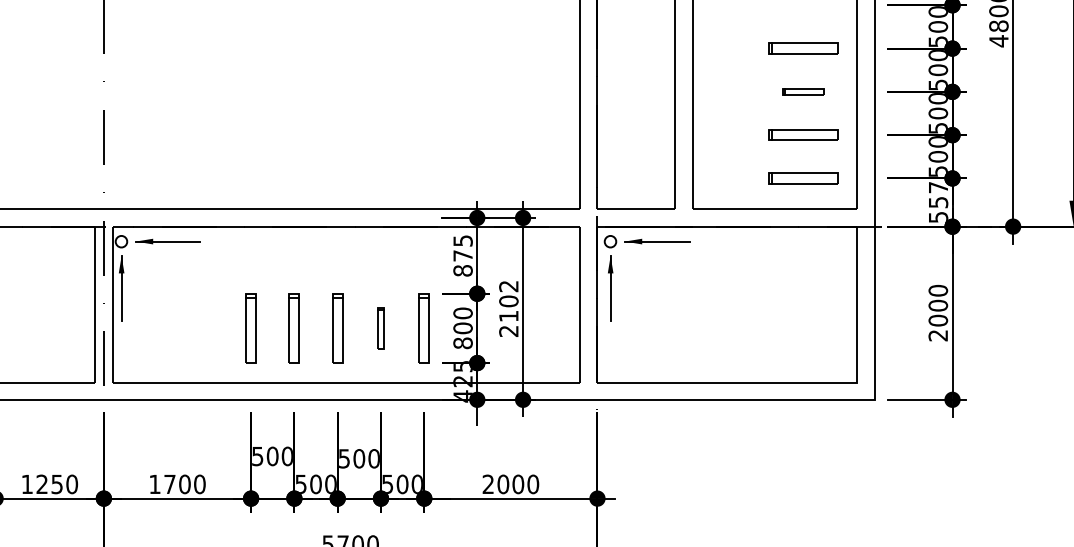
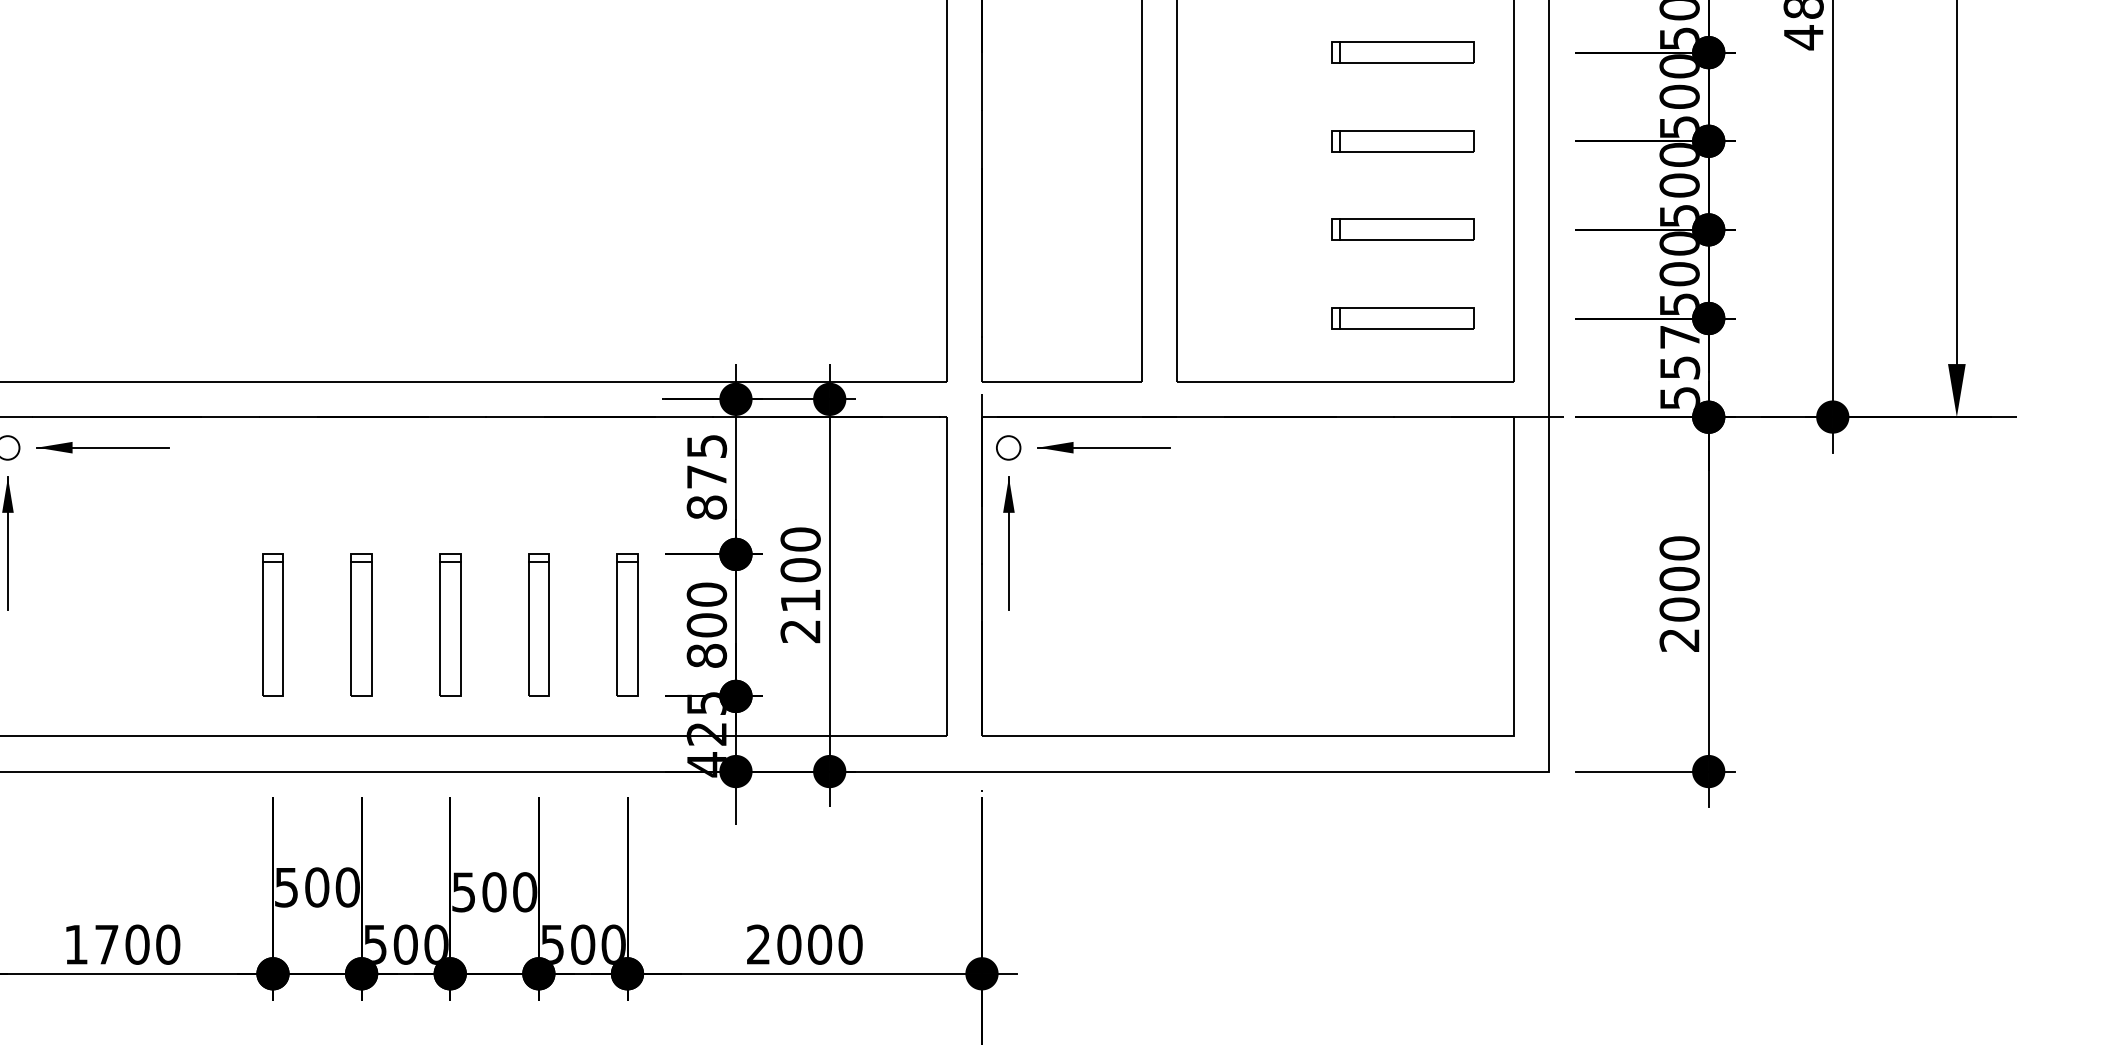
part: (803, 91) -> (1403, 140), size x1.67
text: (508, 286) -> (799, 539), 2102 -> 2100
part: (380, 328) -> (537, 625), size x1.67

